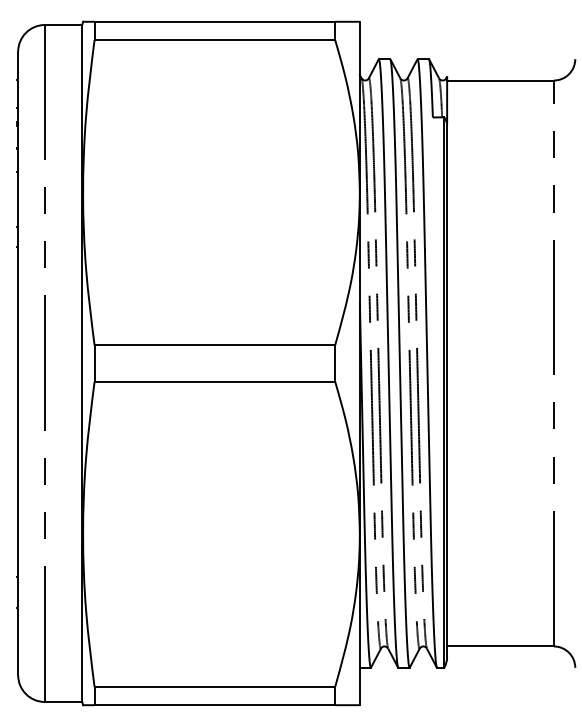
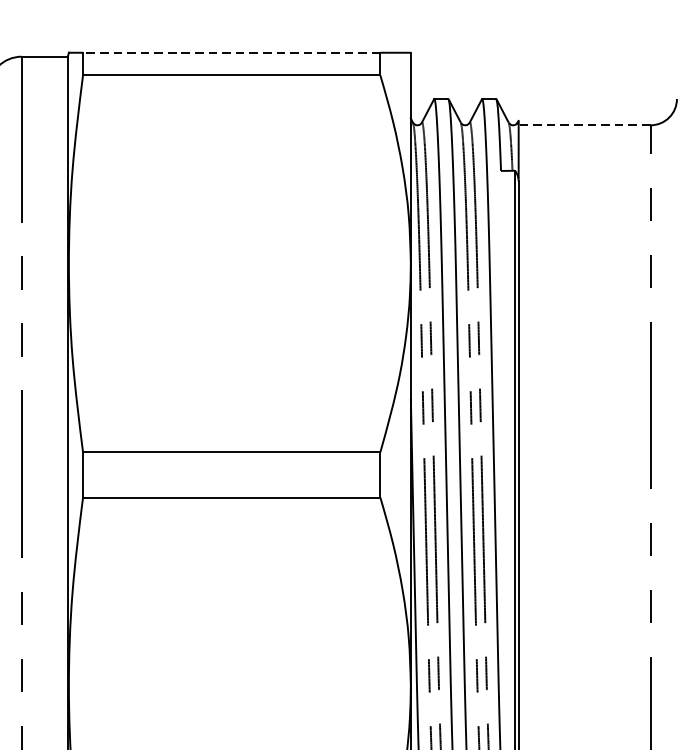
line: (214, 21) -> (231, 52), solid -> dashed
line: (500, 80) -> (584, 125), solid -> dashed

